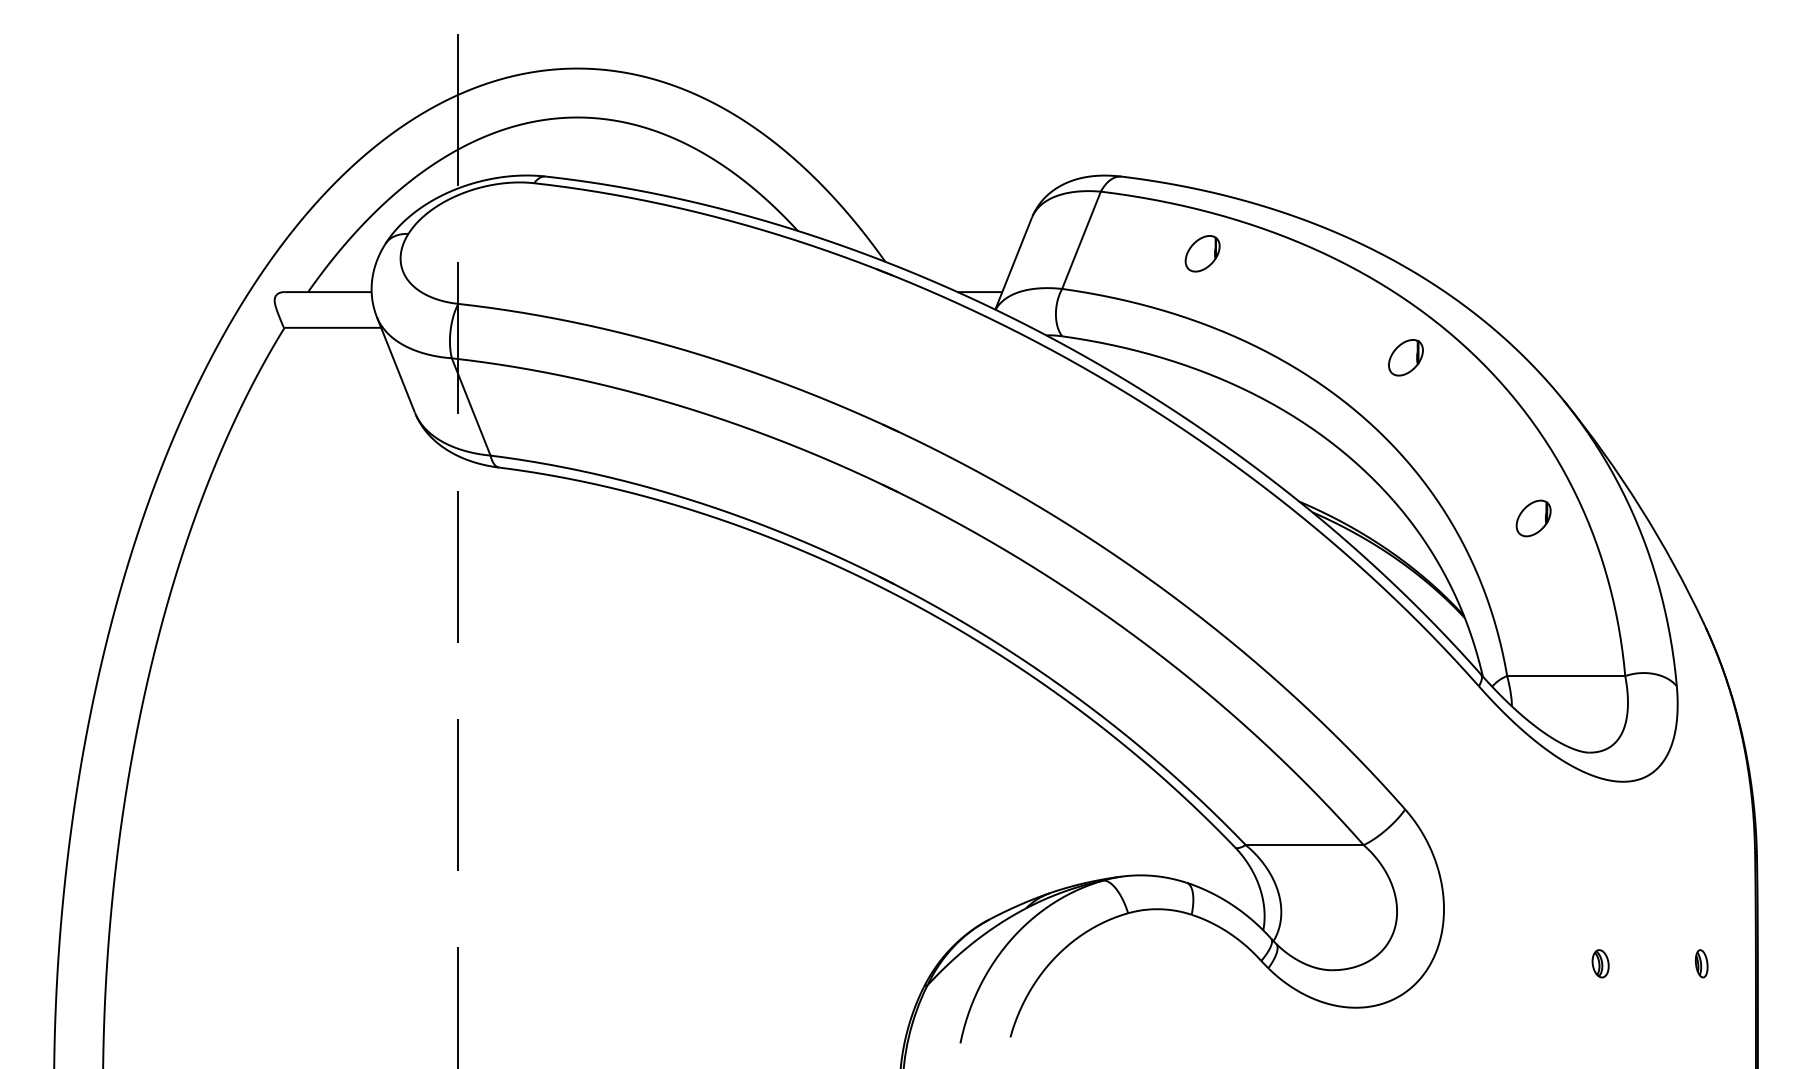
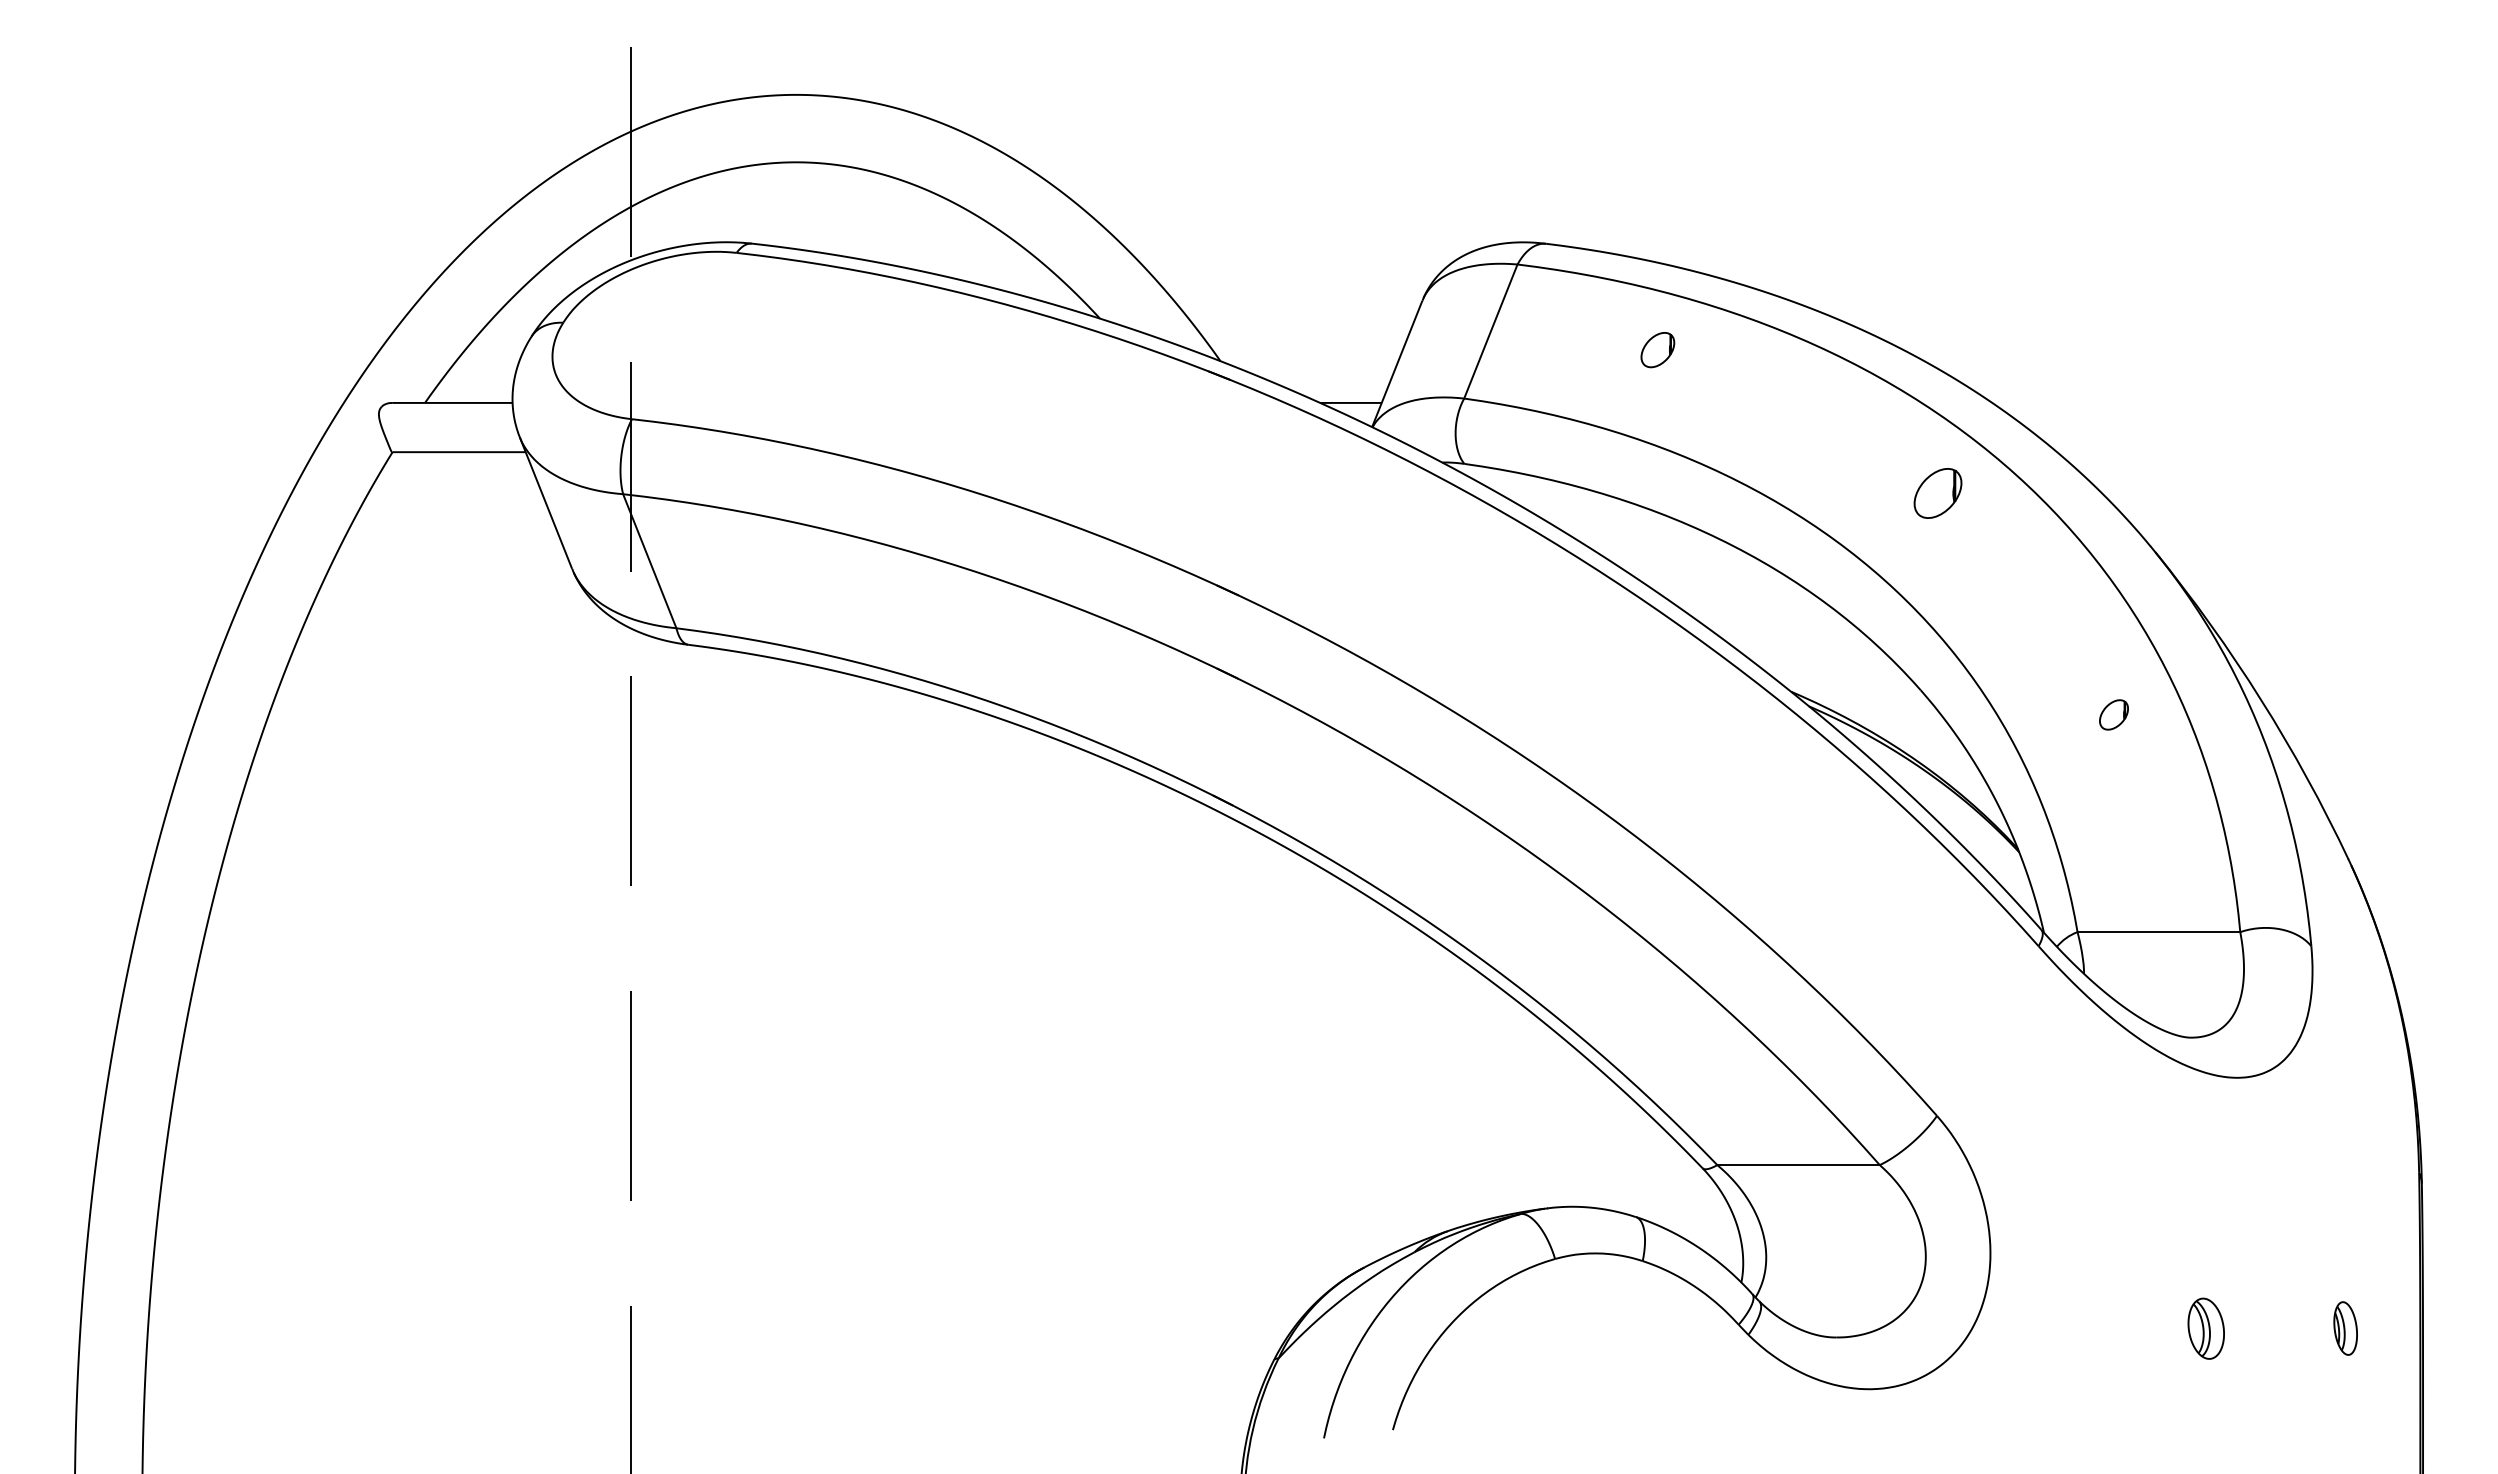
part: (1202, 253) -> (1657, 349), size x0.7
part: (1533, 518) -> (2113, 714), size x0.6
part: (1600, 963) -> (2206, 1328), size x1.6
part: (1701, 963) -> (2345, 1328), size x1.4

